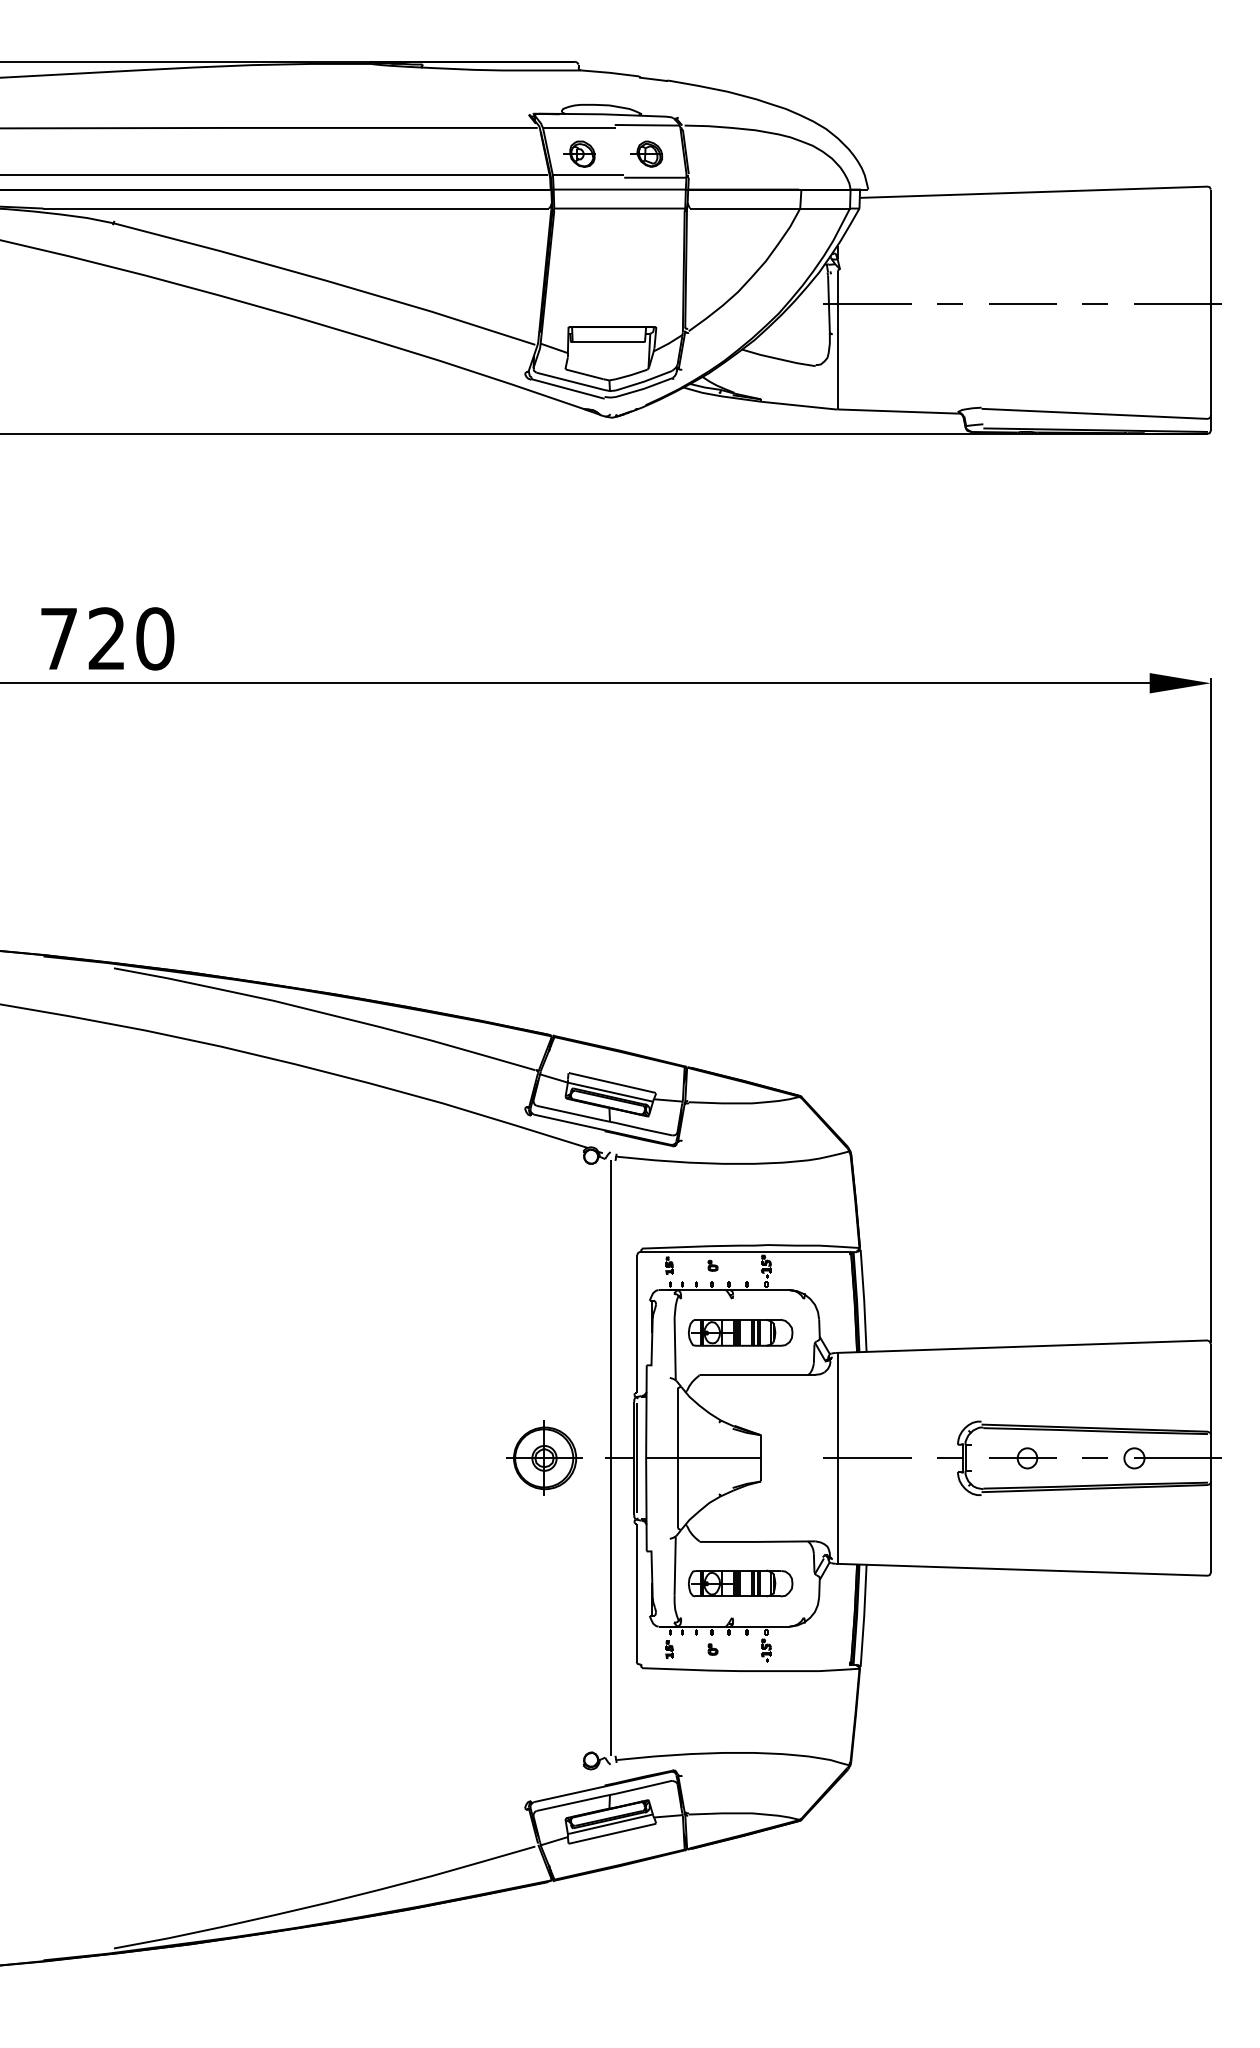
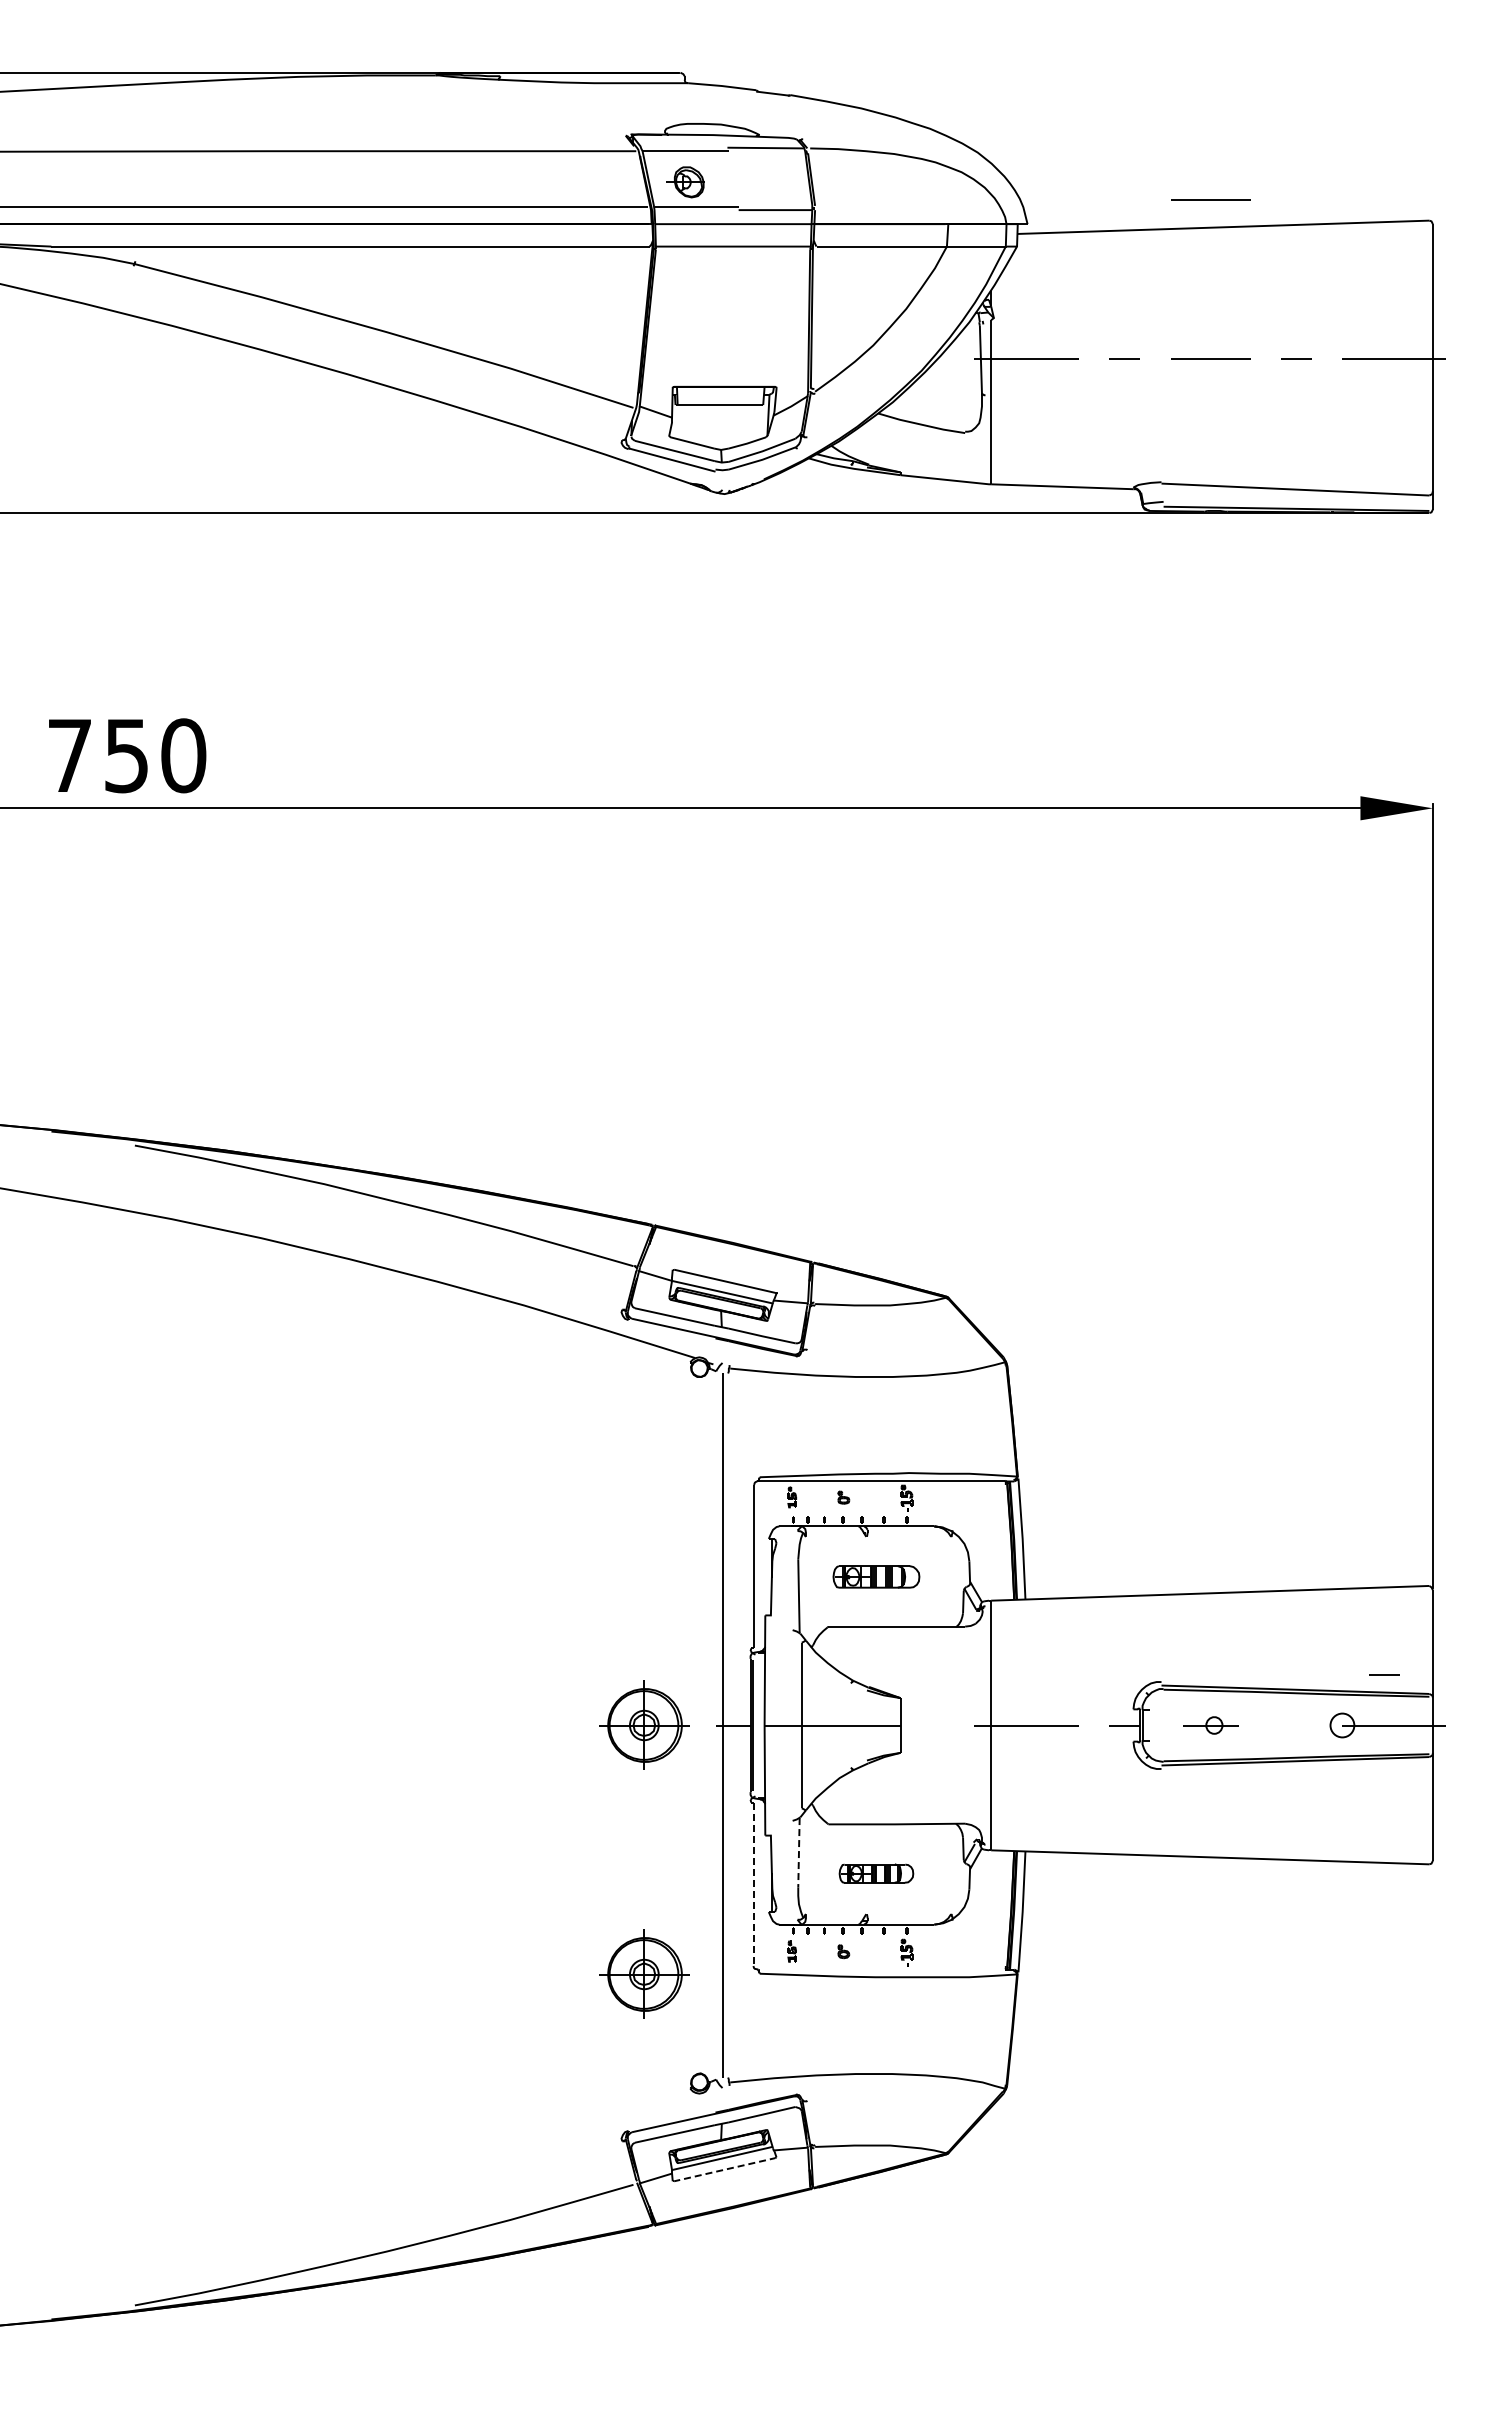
part: (646, 154) -> (765, 182), removed
line: (1022, 168) -> (1210, 199), added
text: (106, 638) -> (126, 755), 720 -> 750
part: (740, 1332) -> (876, 1576), size x0.7
part: (1022, 1458) -> (1210, 1725), size x0.7
line: (1095, 1458) -> (1384, 1674), moved
line: (674, 1565) -> (798, 1852), solid -> dashed
part: (740, 1583) -> (876, 1873), size x0.6
line: (637, 1592) -> (754, 1884), solid -> dashed
part: (544, 1667) -> (644, 1973), added
line: (612, 1833) -> (724, 2169), solid -> dashed

